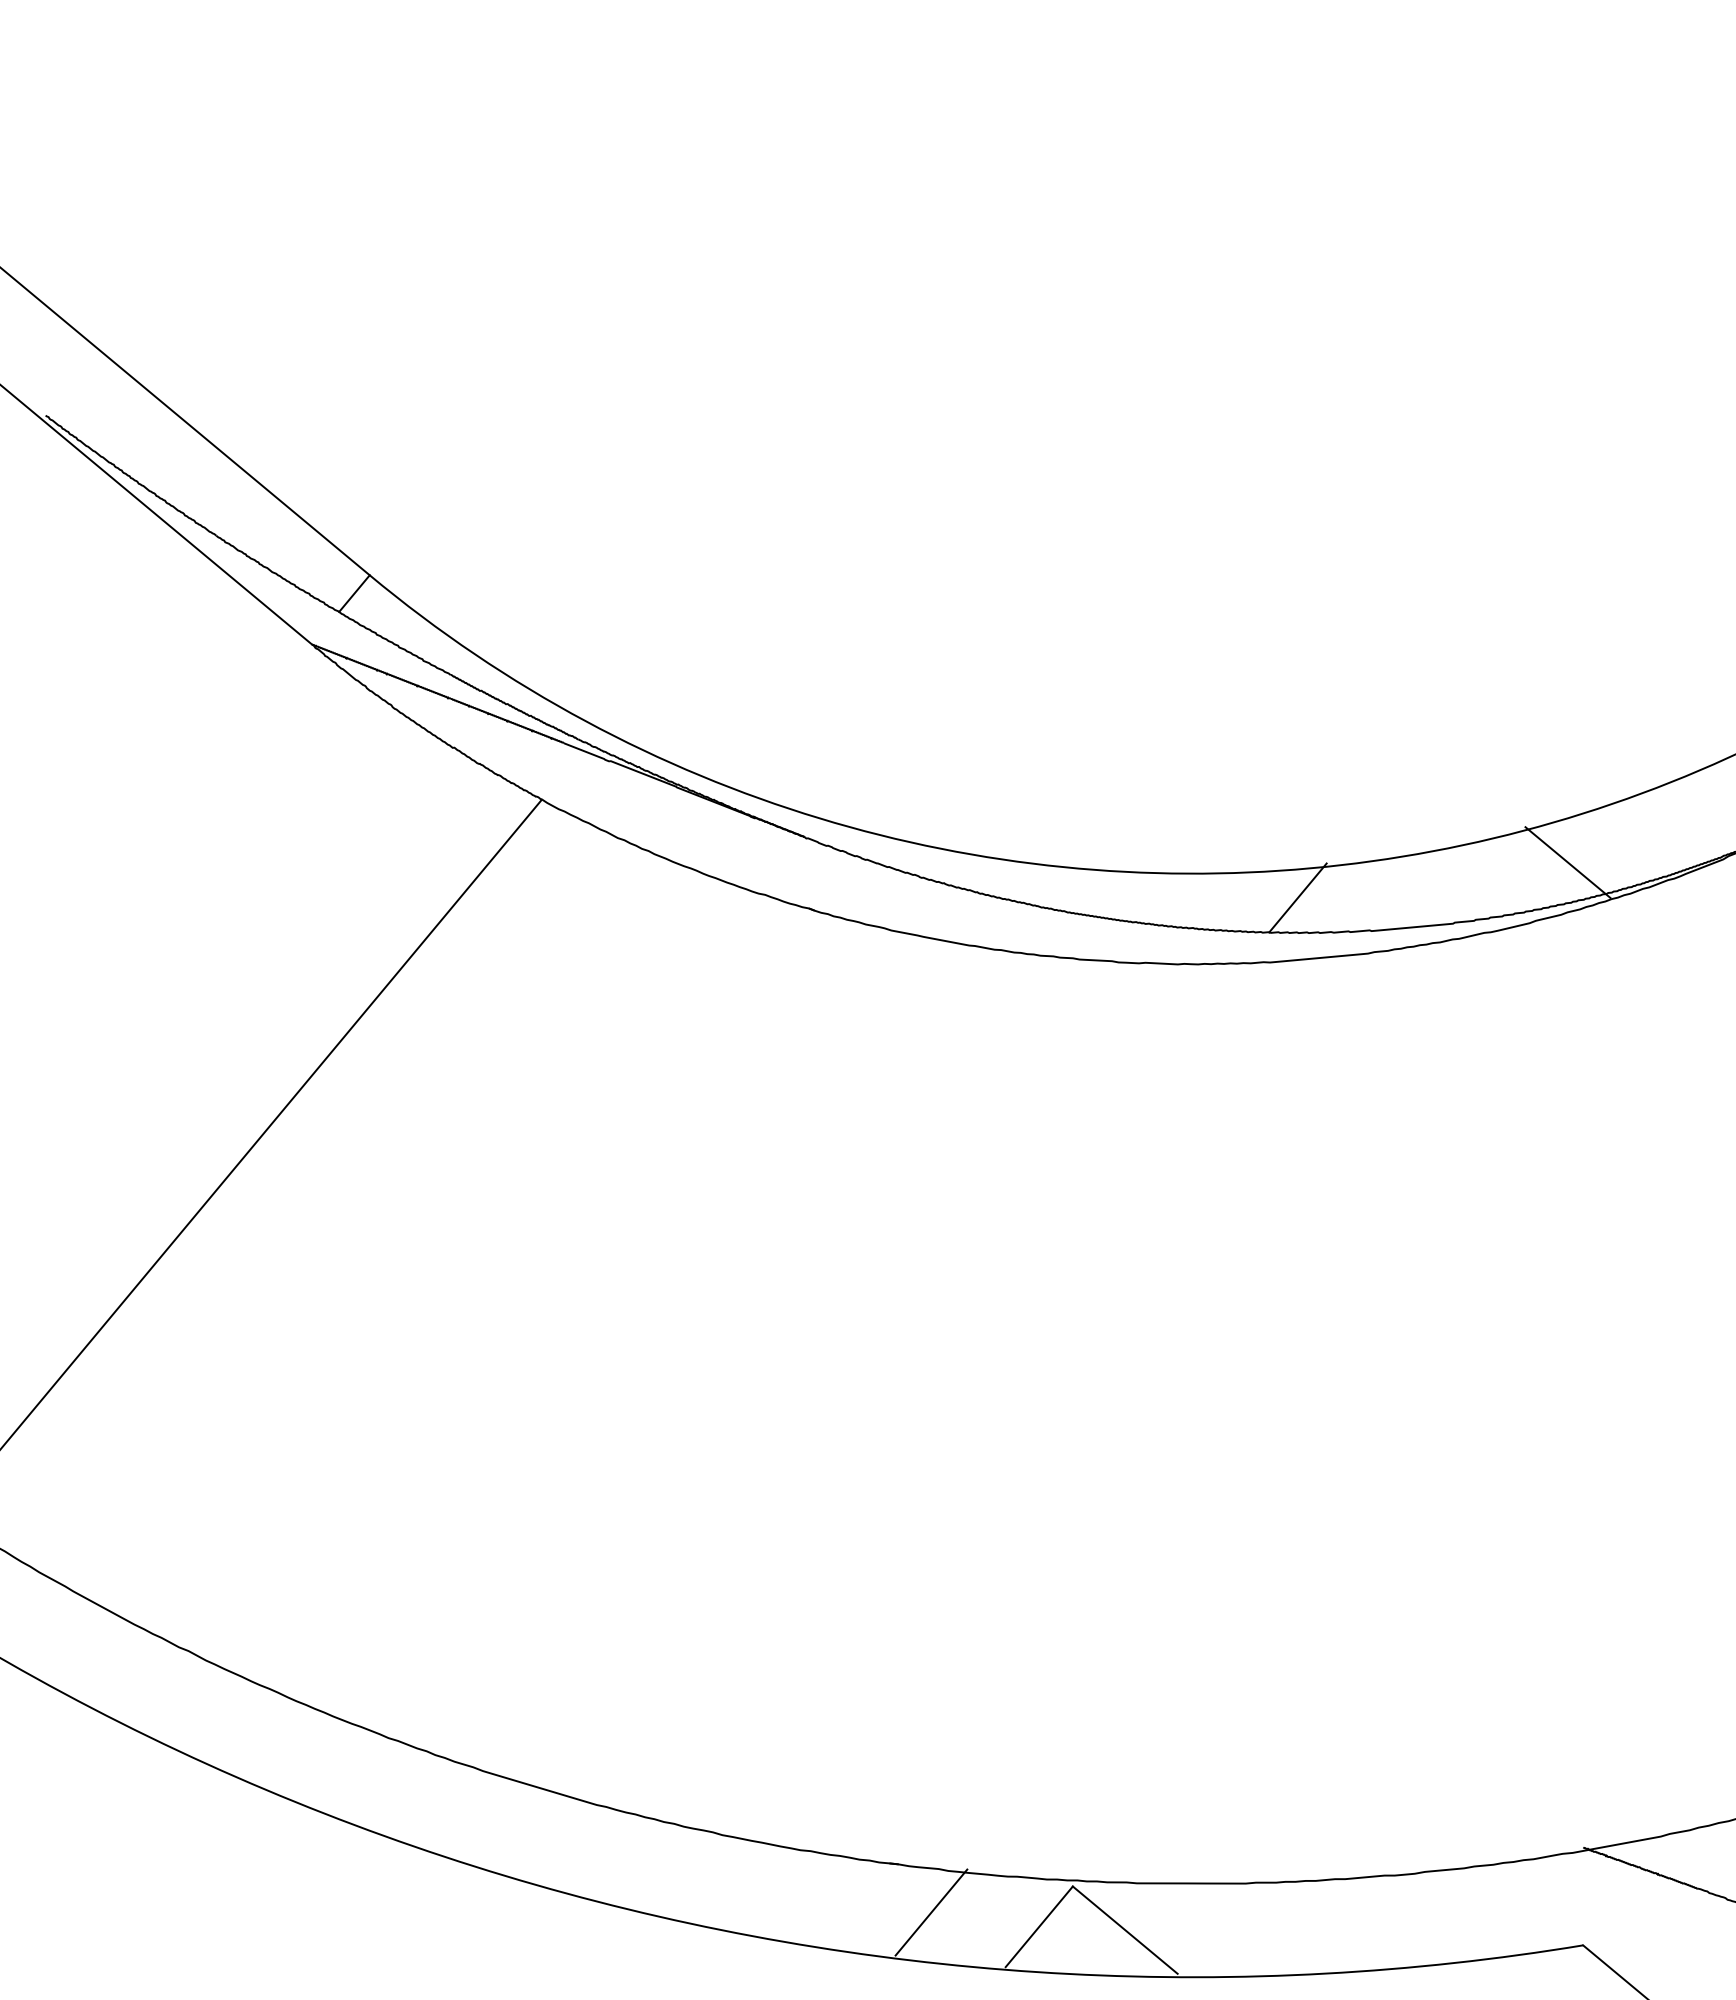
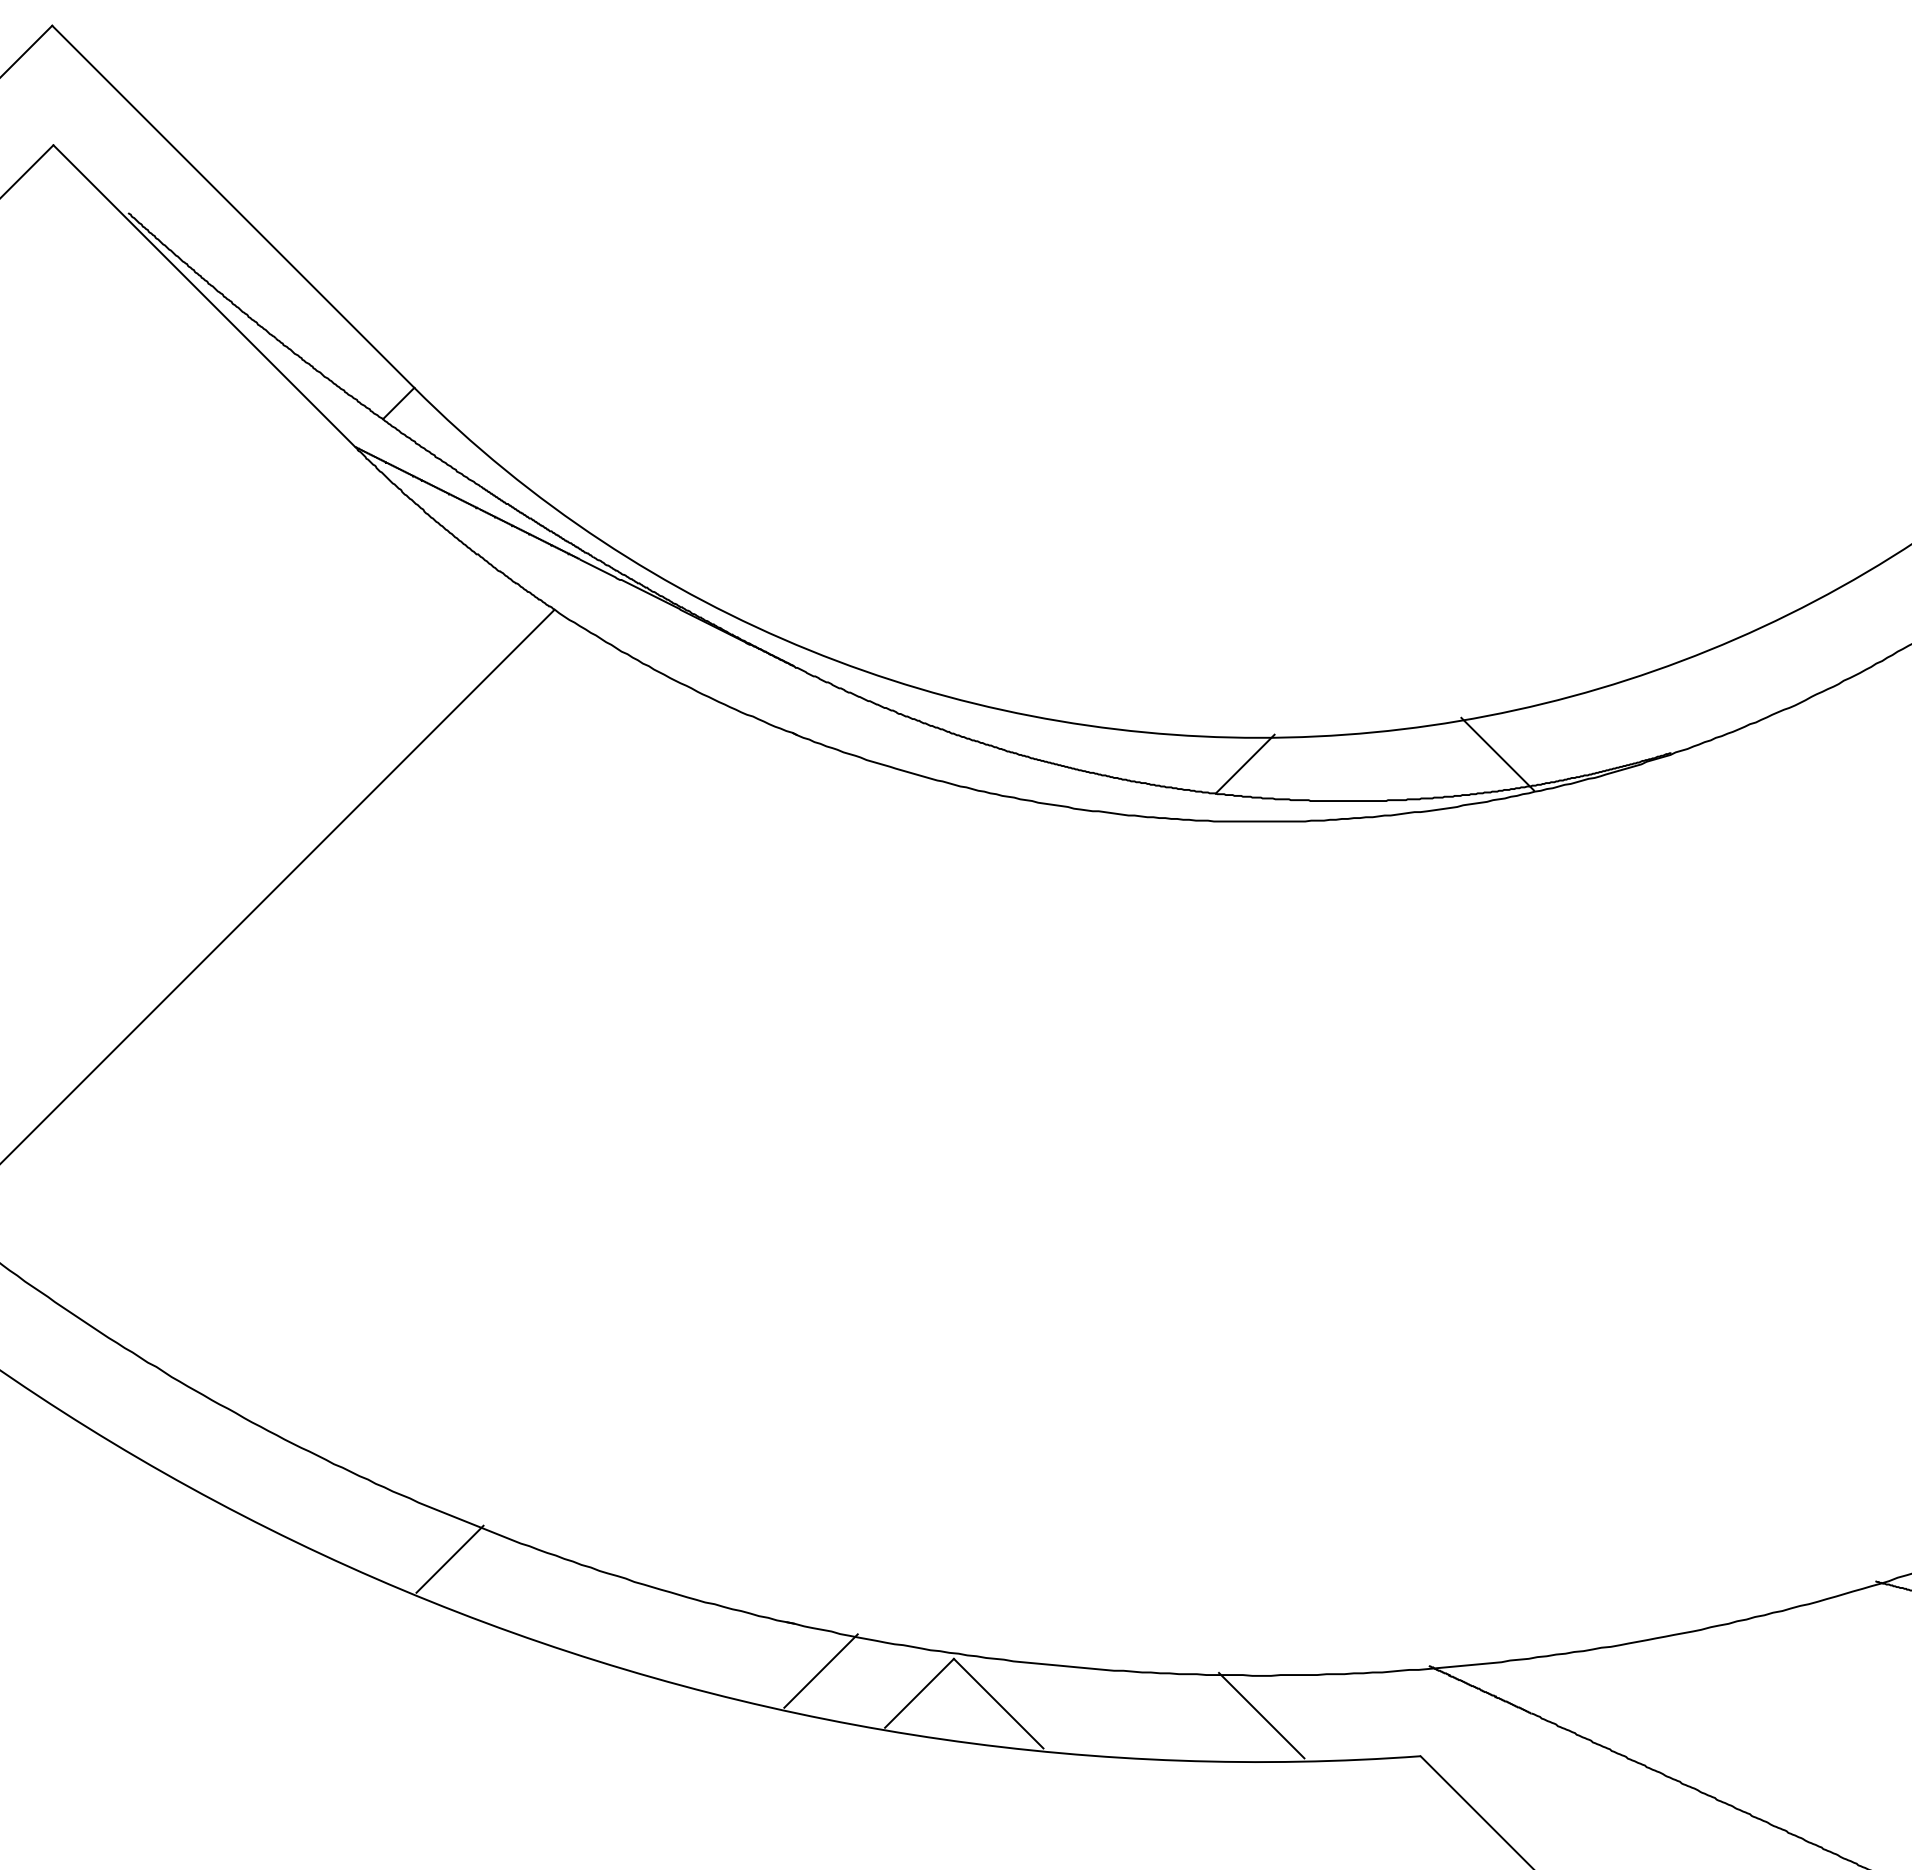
line: (521, 1828) -> (449, 1558), added
line: (1408, 1917) -> (1261, 1715), added

